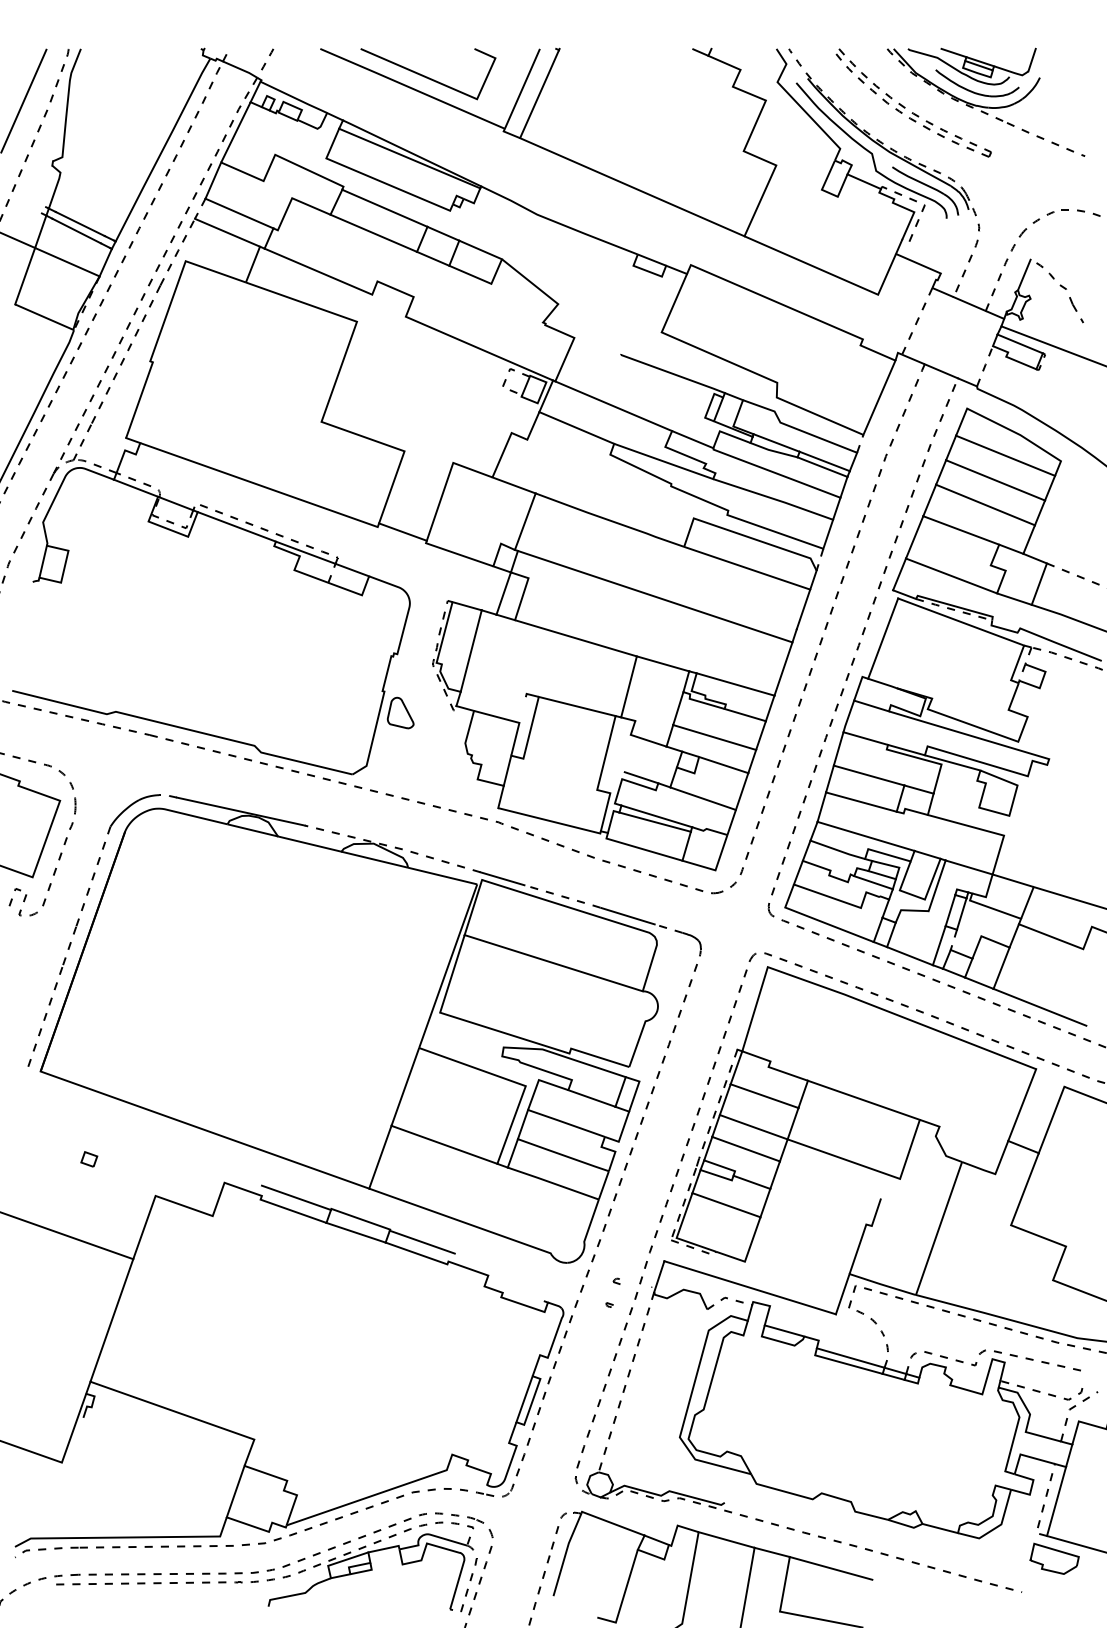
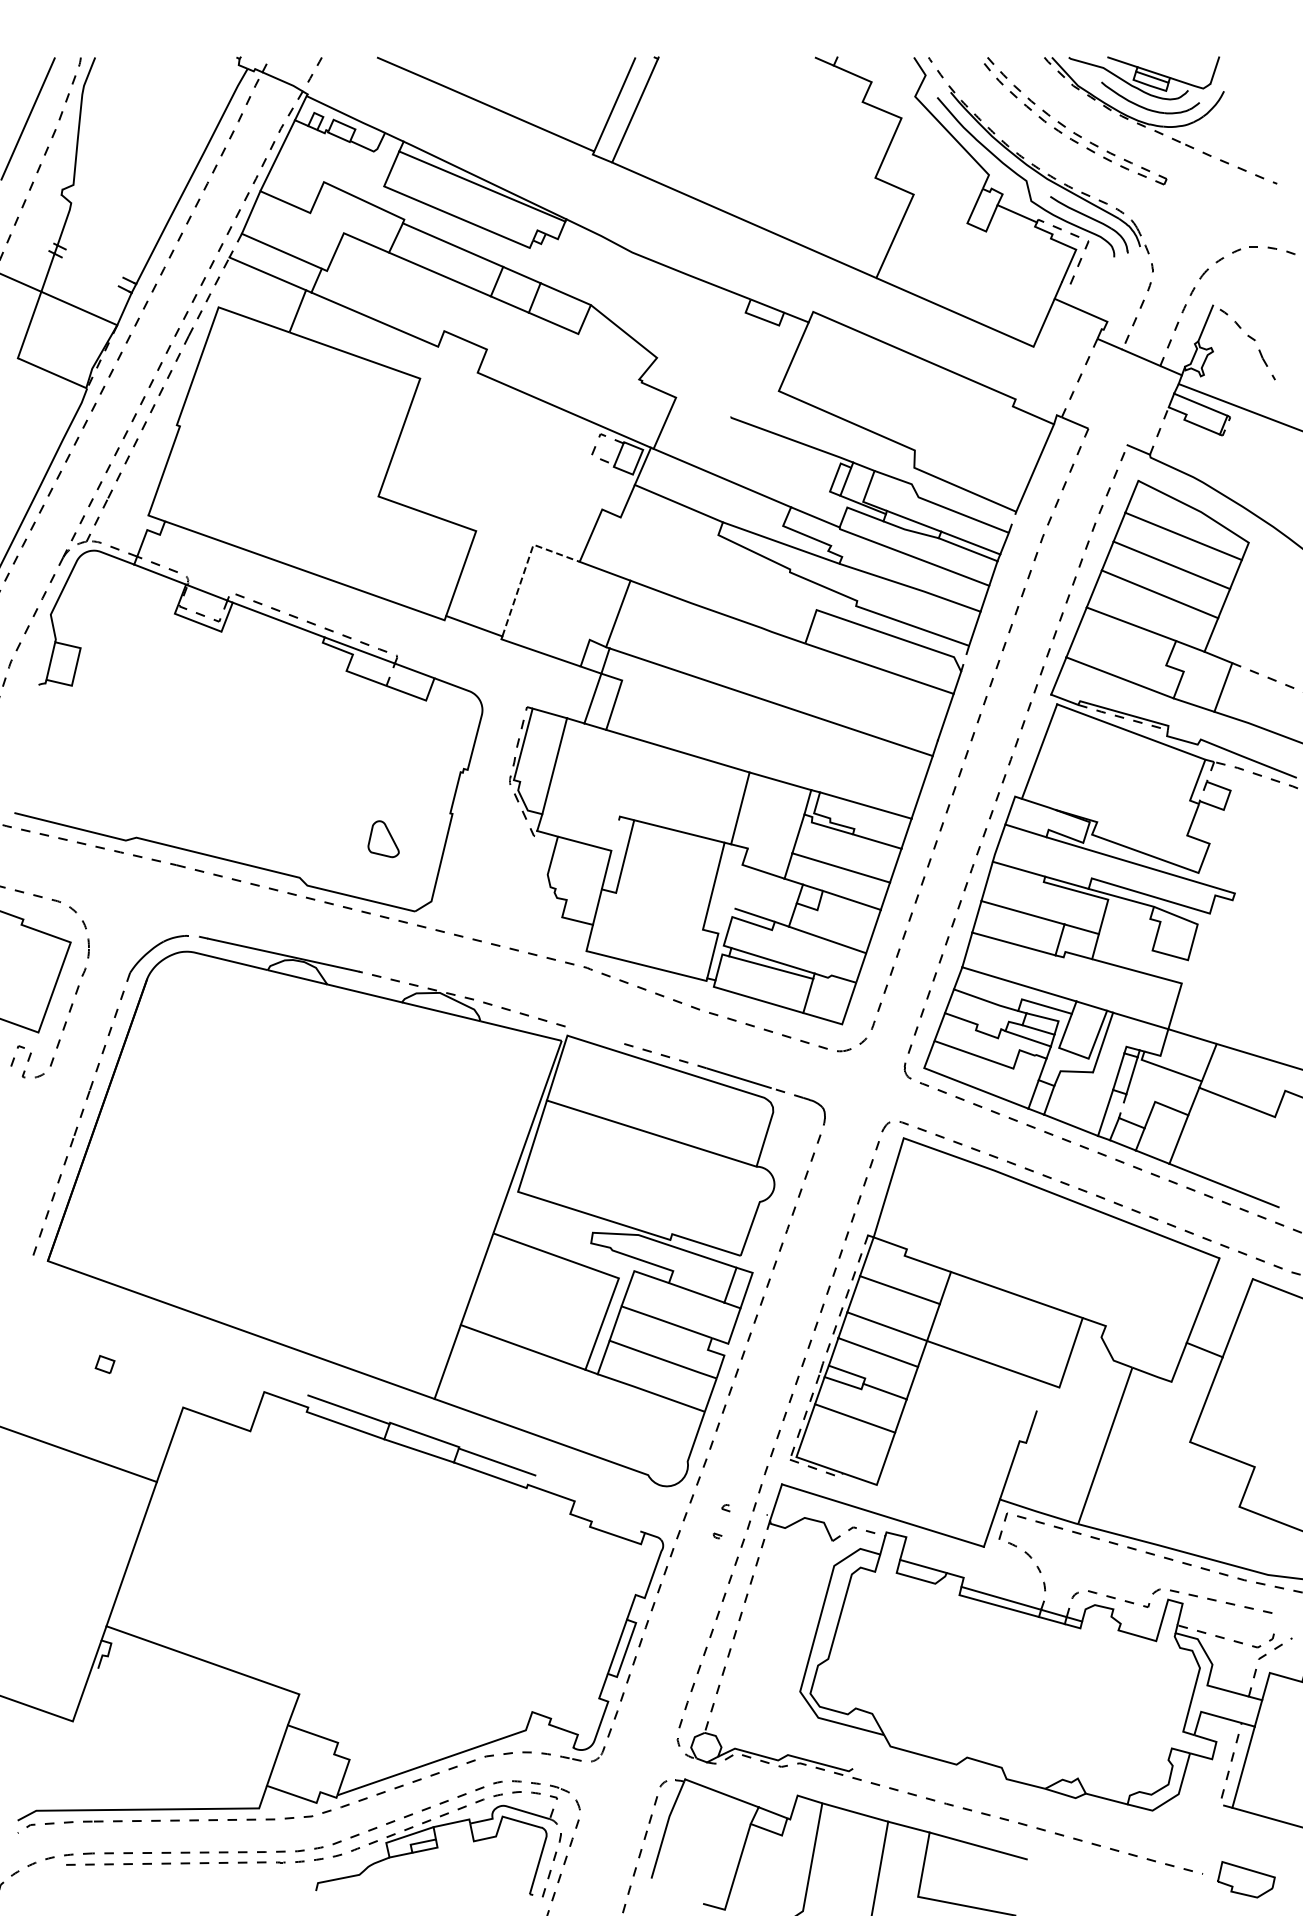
curve: (427, 76) -> (503, 90), removed
line: (80, 223) -> (94, 263), removed
line: (76, 230) -> (89, 271), removed
line: (940, 370) -> (1107, 436), removed
line: (447, 481) -> (526, 566), solid -> dashed
part: (400, 713) -> (383, 839), moved
line: (502, 878) -> (591, 1033), removed
part: (1054, 1558) -> (1246, 1879), moved

